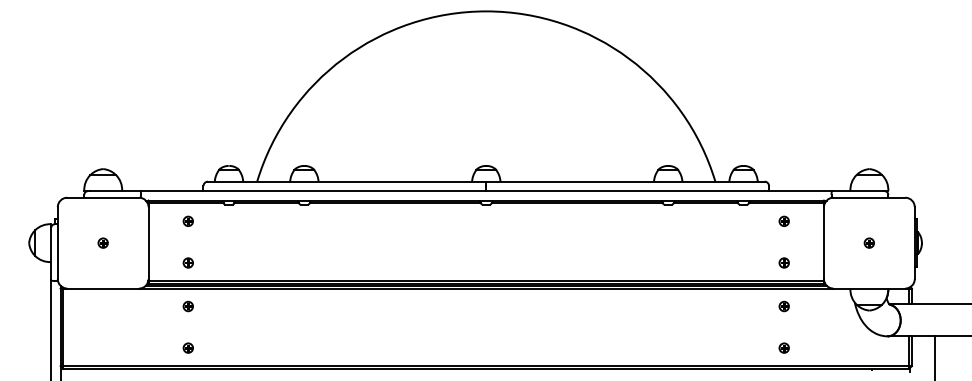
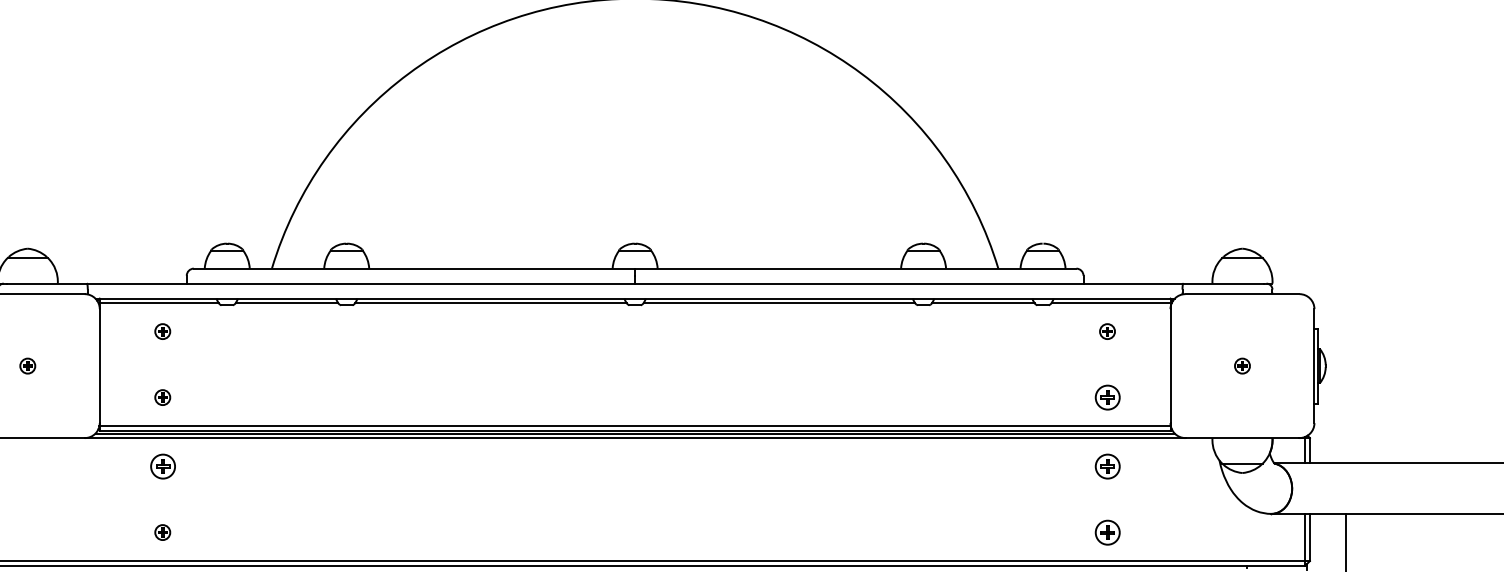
part: (783, 262) -> (1106, 396), size x1.6
part: (187, 306) -> (161, 466), size x1.6
part: (783, 306) -> (1106, 466), size x1.6
part: (783, 347) -> (1106, 531), size x1.6

